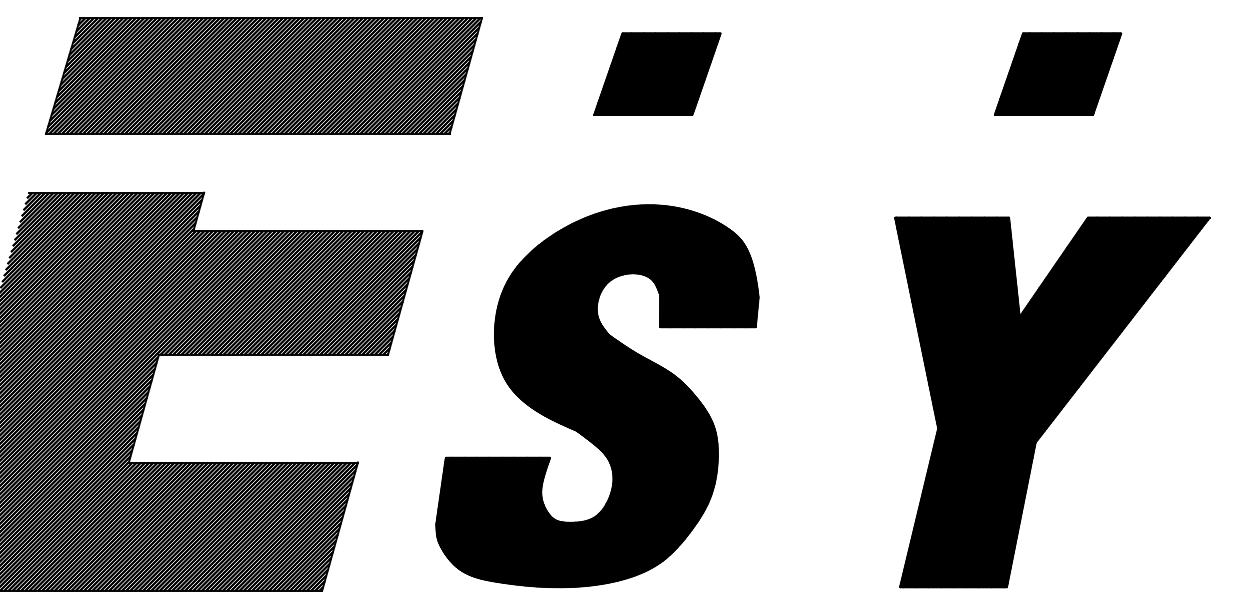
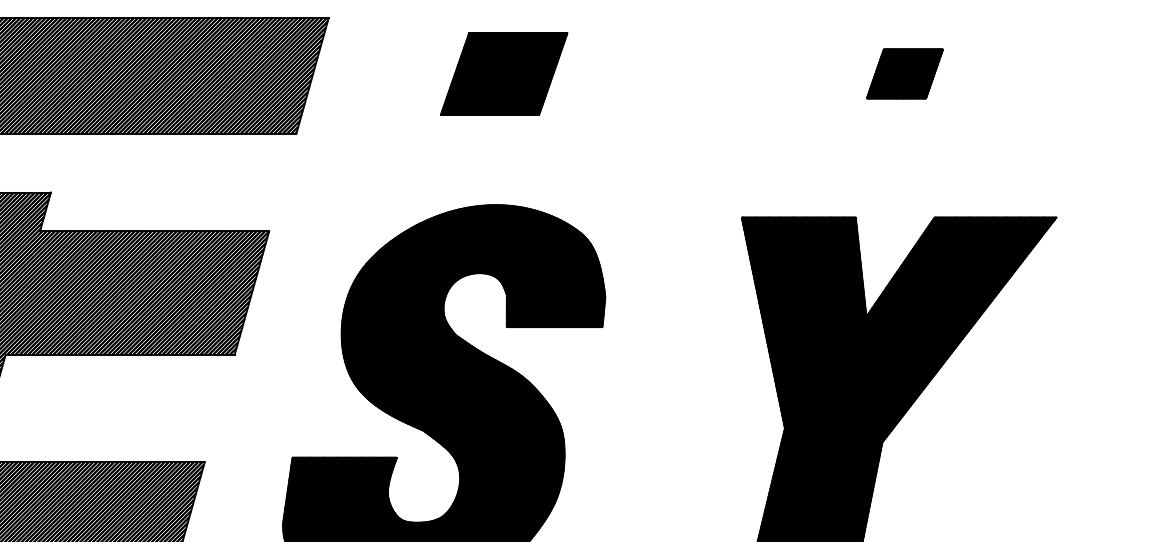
part: (1058, 73) -> (905, 73), size x0.6

